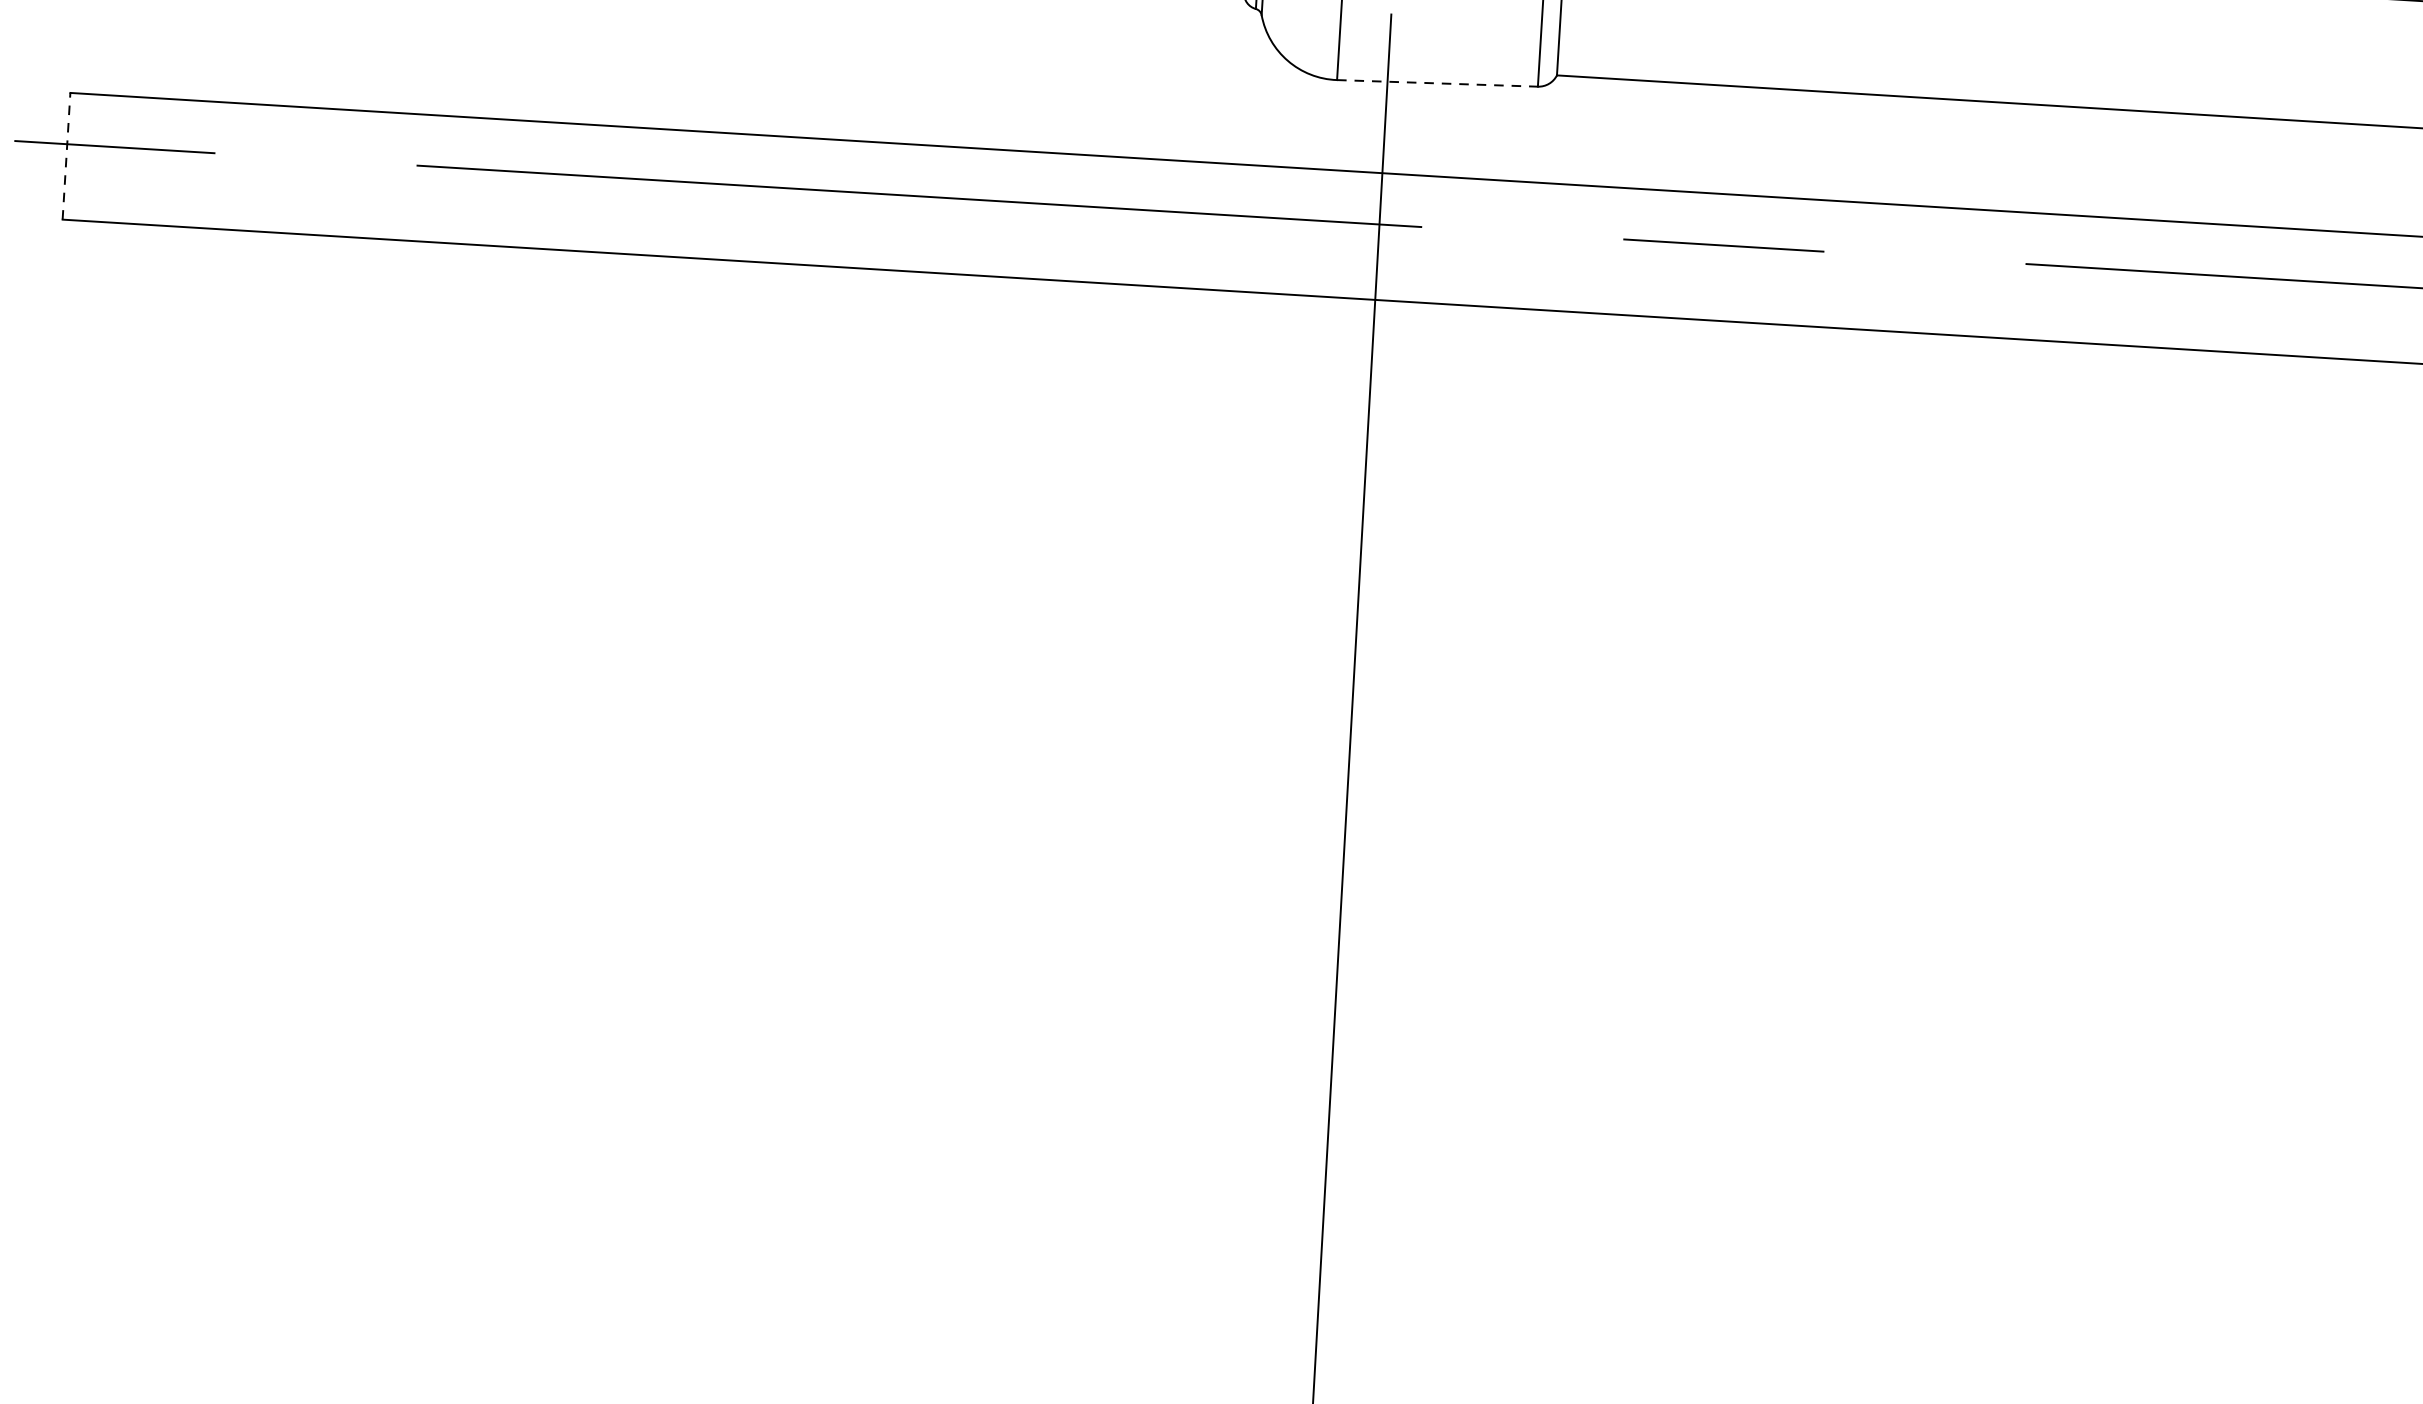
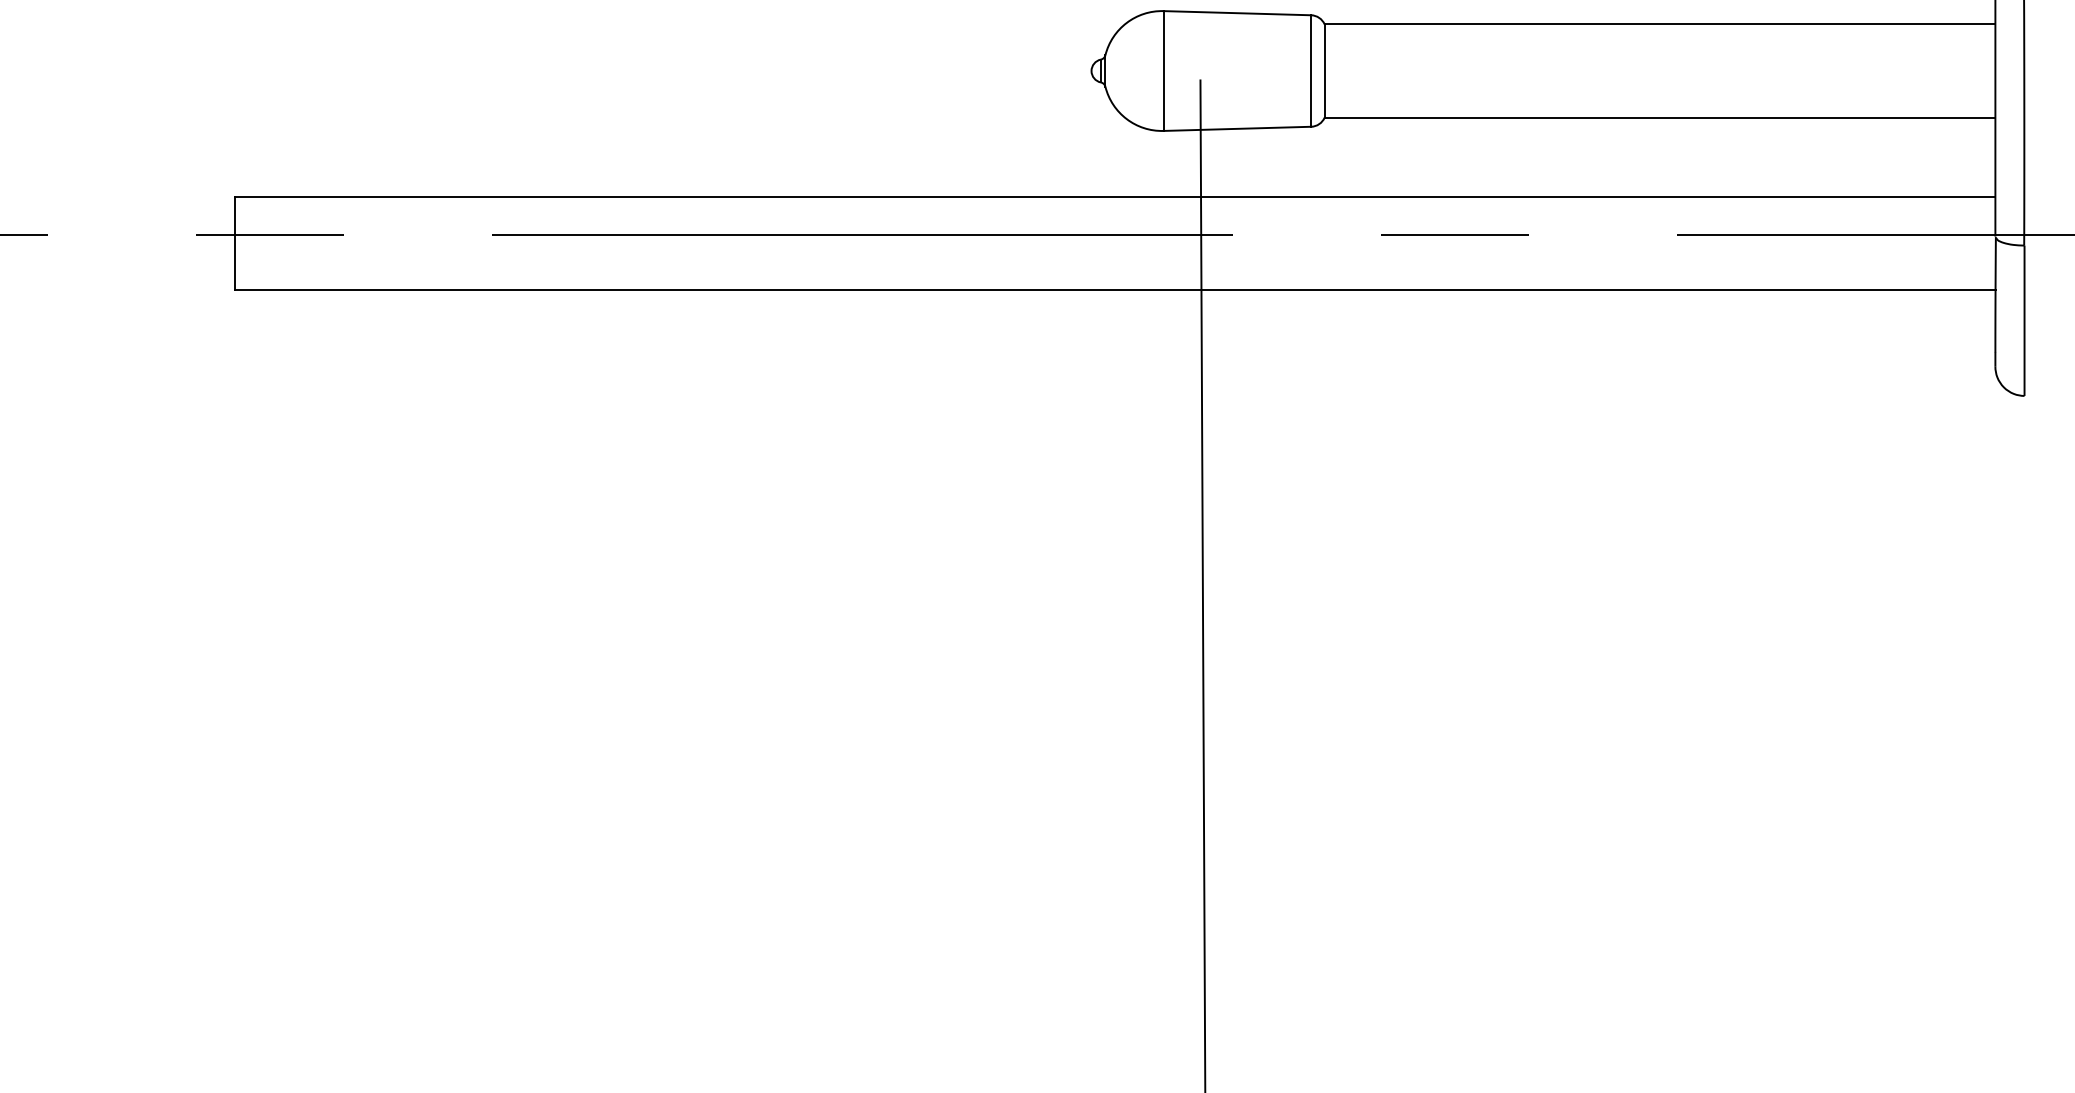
line: (1437, 82) -> (1237, 128), dashed -> solid
line: (66, 155) -> (235, 243), dashed -> solid

